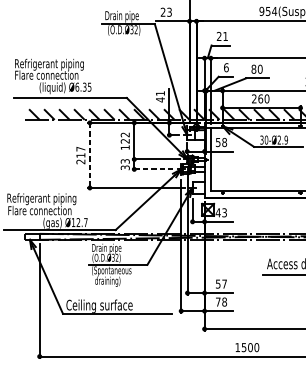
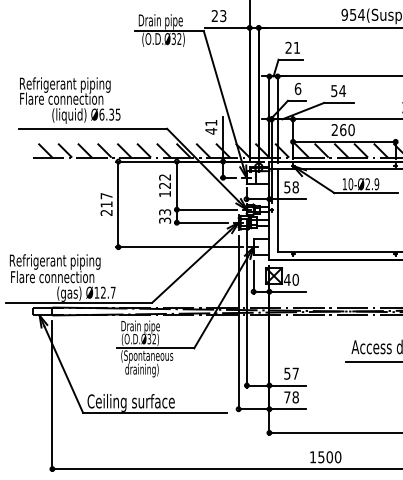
text: (257, 69) -> (338, 91), 80 -> 54
text: (261, 140) -> (344, 184), 30-Ø2.9 -> 10-Ø2.9
line: (89, 155) -> (118, 204), dashed -> solid
line: (153, 169) -> (201, 222), dashed -> solid
text: (224, 212) -> (295, 279), 43 -> 40

